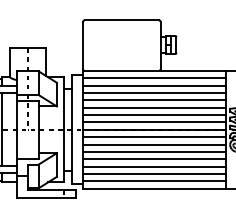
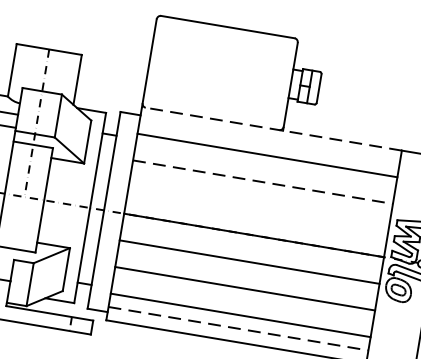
line: (154, 70) -> (271, 128), solid -> dashed
line: (154, 78) -> (269, 142), removed
line: (154, 93) -> (264, 169), removed
line: (154, 100) -> (262, 182), solid -> dashed
line: (154, 107) -> (260, 194), removed
line: (154, 115) -> (258, 209), removed
line: (154, 122) -> (255, 222), removed
line: (154, 137) -> (251, 249), removed
line: (154, 151) -> (247, 274), removed
line: (154, 166) -> (242, 301), removed
line: (154, 181) -> (238, 328), solid -> dashed

